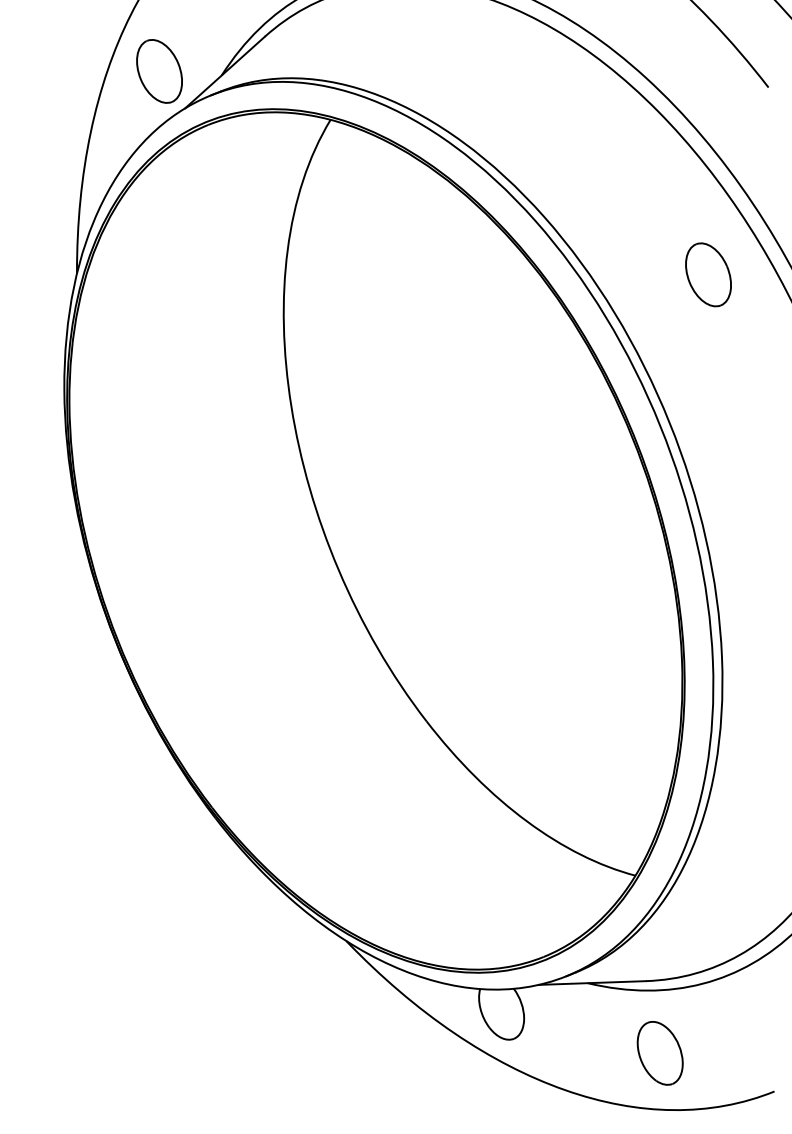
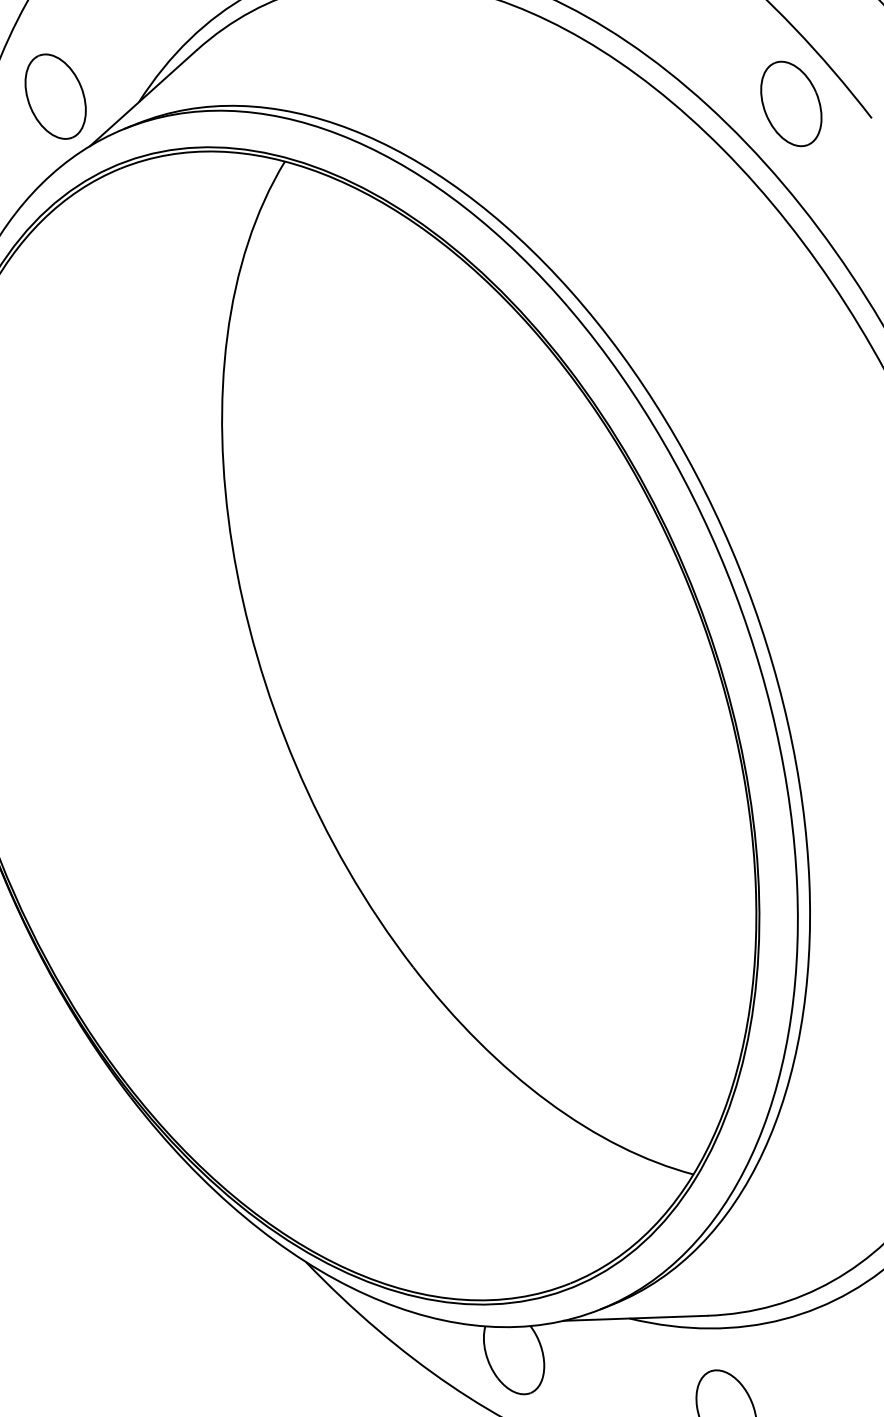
part: (708, 274) -> (791, 103), moved

